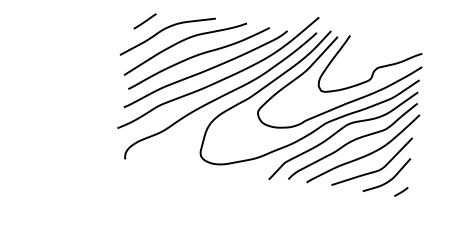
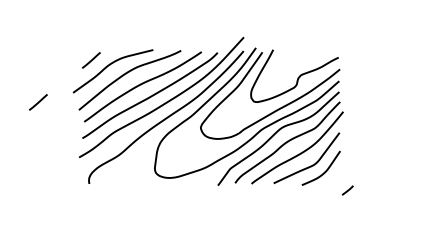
line: (79, 60) -> (38, 102), added
line: (400, 191) -> (347, 190), moved

